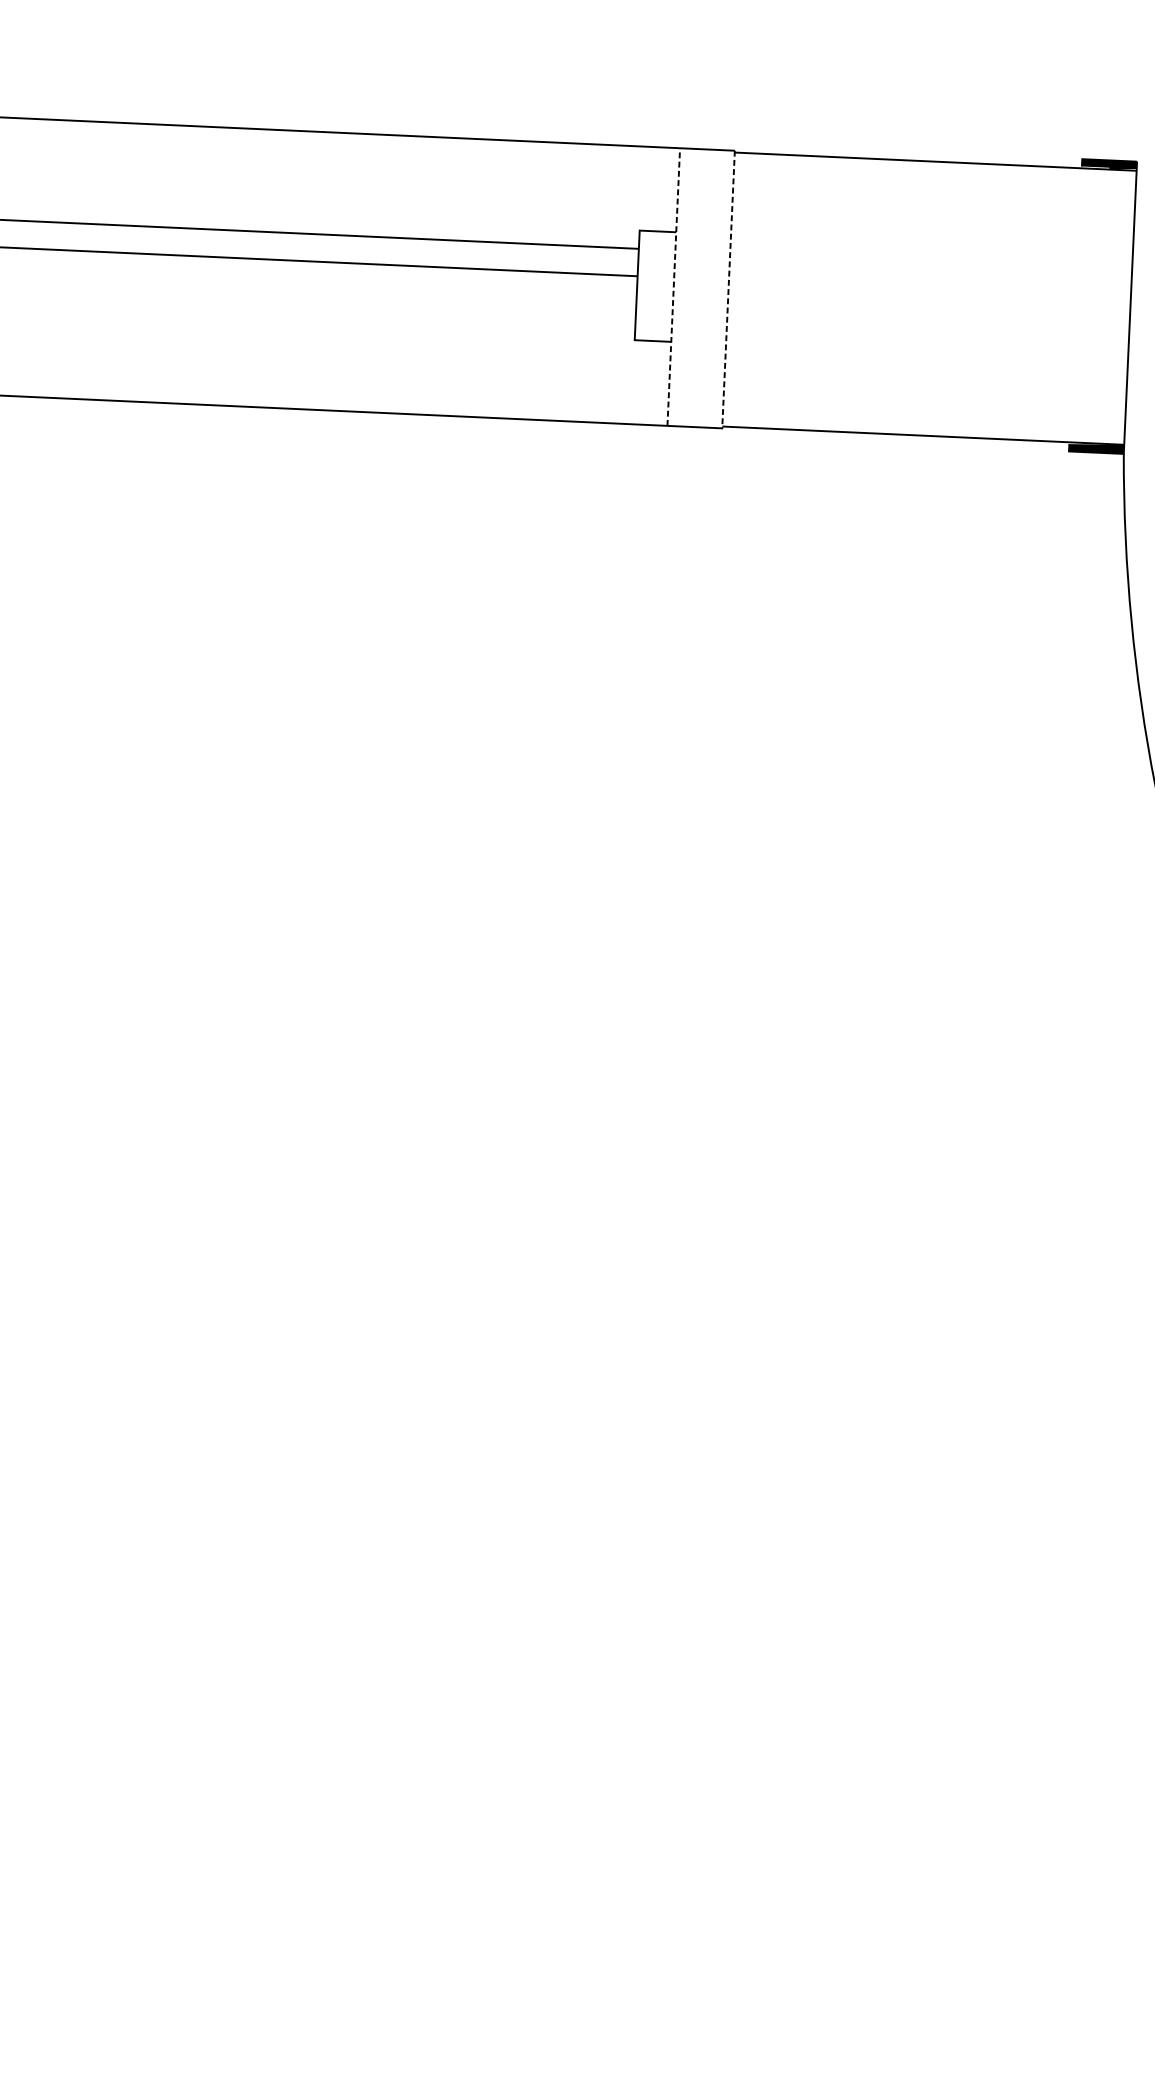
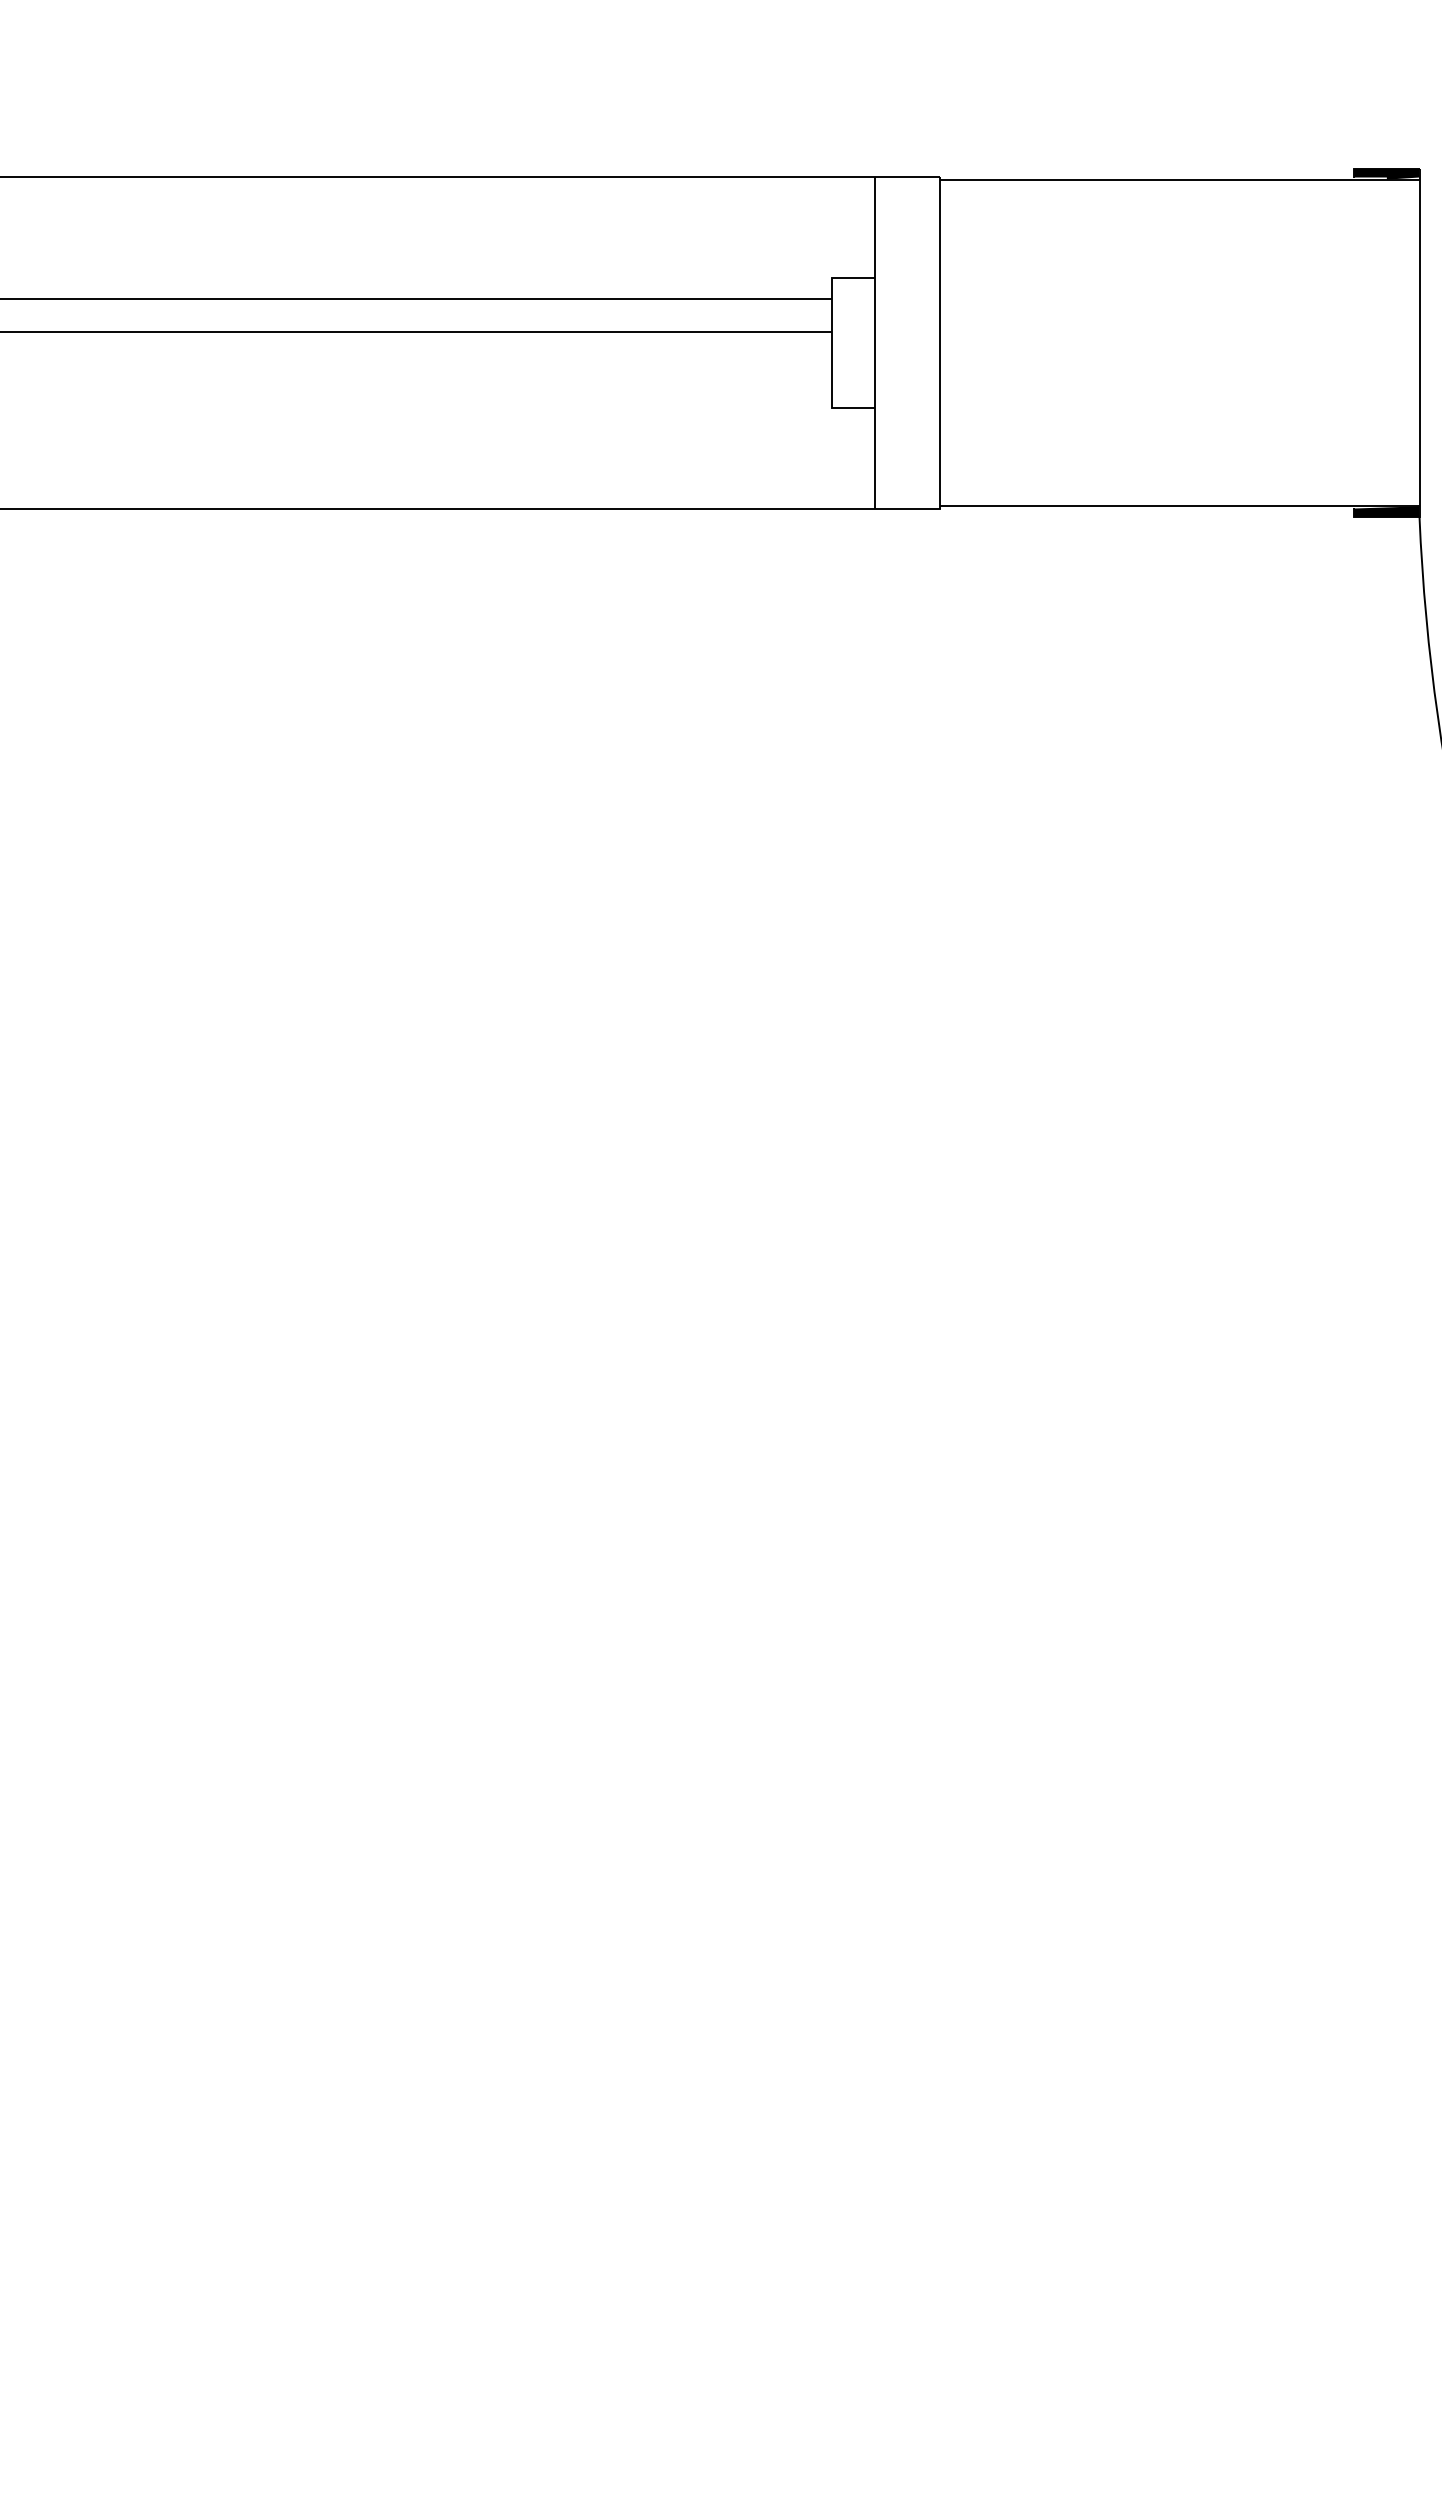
line: (674, 287) -> (875, 343), dashed -> solid
line: (728, 289) -> (940, 343), dashed -> solid

